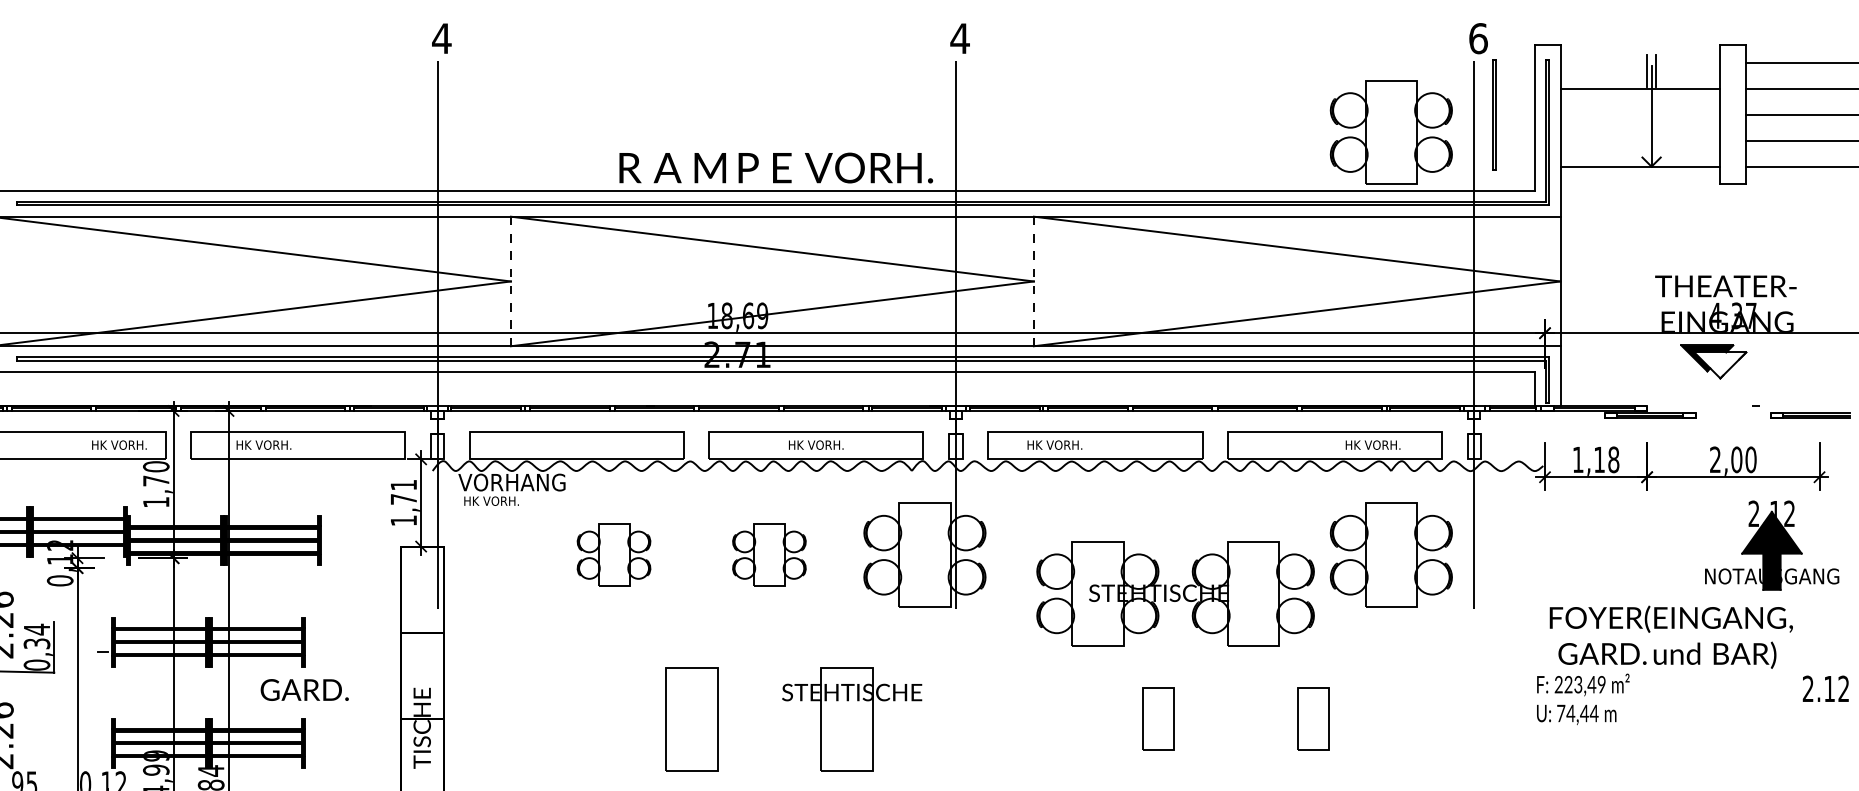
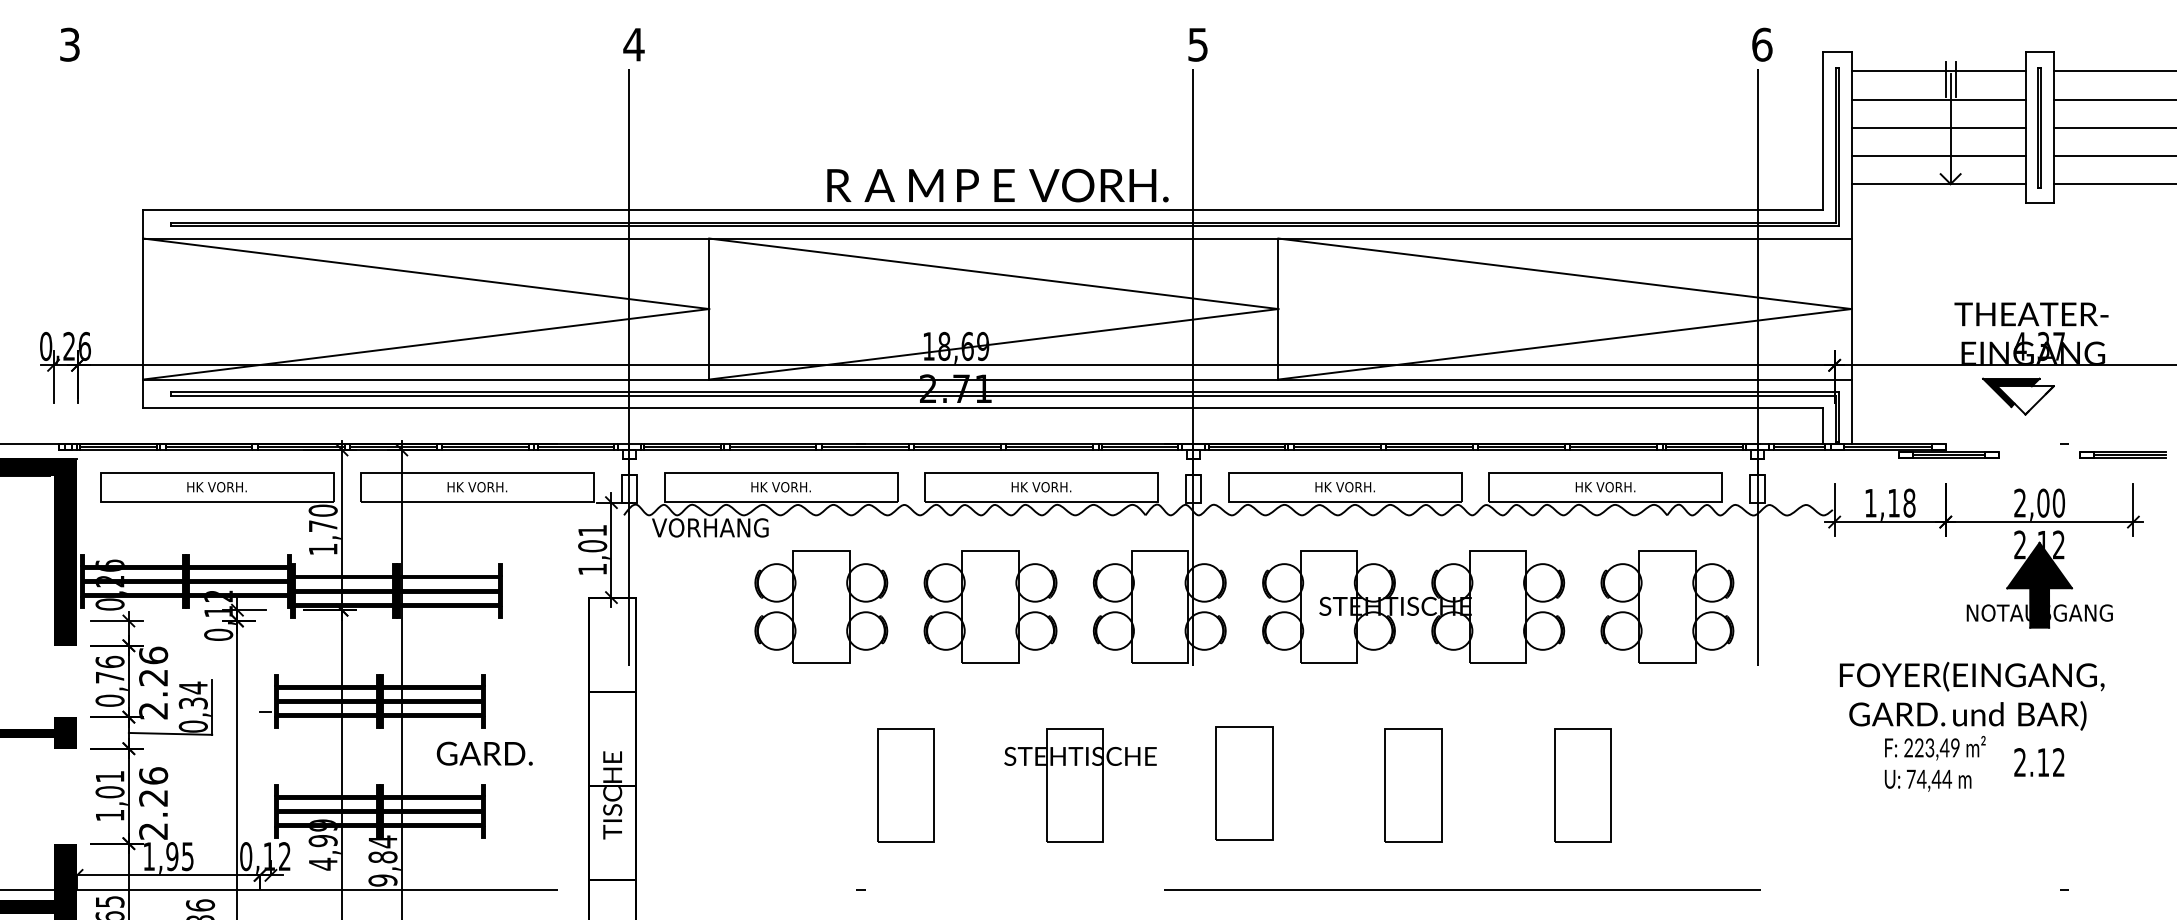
text: (959, 38) -> (1197, 44), 4 -> 5
line: (1640, 63) -> (1938, 71), added
line: (1493, 114) -> (2038, 127), moved
line: (1640, 114) -> (1938, 127), added
part: (1391, 132) -> (1667, 146), removed
line: (1640, 140) -> (1938, 155), added
line: (511, 281) -> (709, 309), dashed -> solid
line: (1034, 281) -> (1278, 309), dashed -> solid
text: (118, 445) -> (216, 487), moved
text: (264, 445) -> (477, 487), moved
text: (1054, 445) -> (1344, 487), moved
text: (1373, 445) -> (1605, 487), moved
text: (403, 499) -> (592, 546), 1,71 -> 1,01
text: (491, 501) -> (780, 487), moved
part: (1771, 545) -> (2039, 579), moved
part: (614, 554) -> (821, 606), size x1.67
part: (769, 554) -> (990, 606), size x1.67
part: (1175, 593) -> (1413, 606), moved
text: (1826, 688) -> (2039, 762), moved
text: (1582, 699) -> (1934, 763), moved
part: (1002, 717) -> (1244, 783), added
part: (1158, 719) -> (1413, 785), size x1.67
part: (1313, 719) -> (1582, 785), size x1.67

